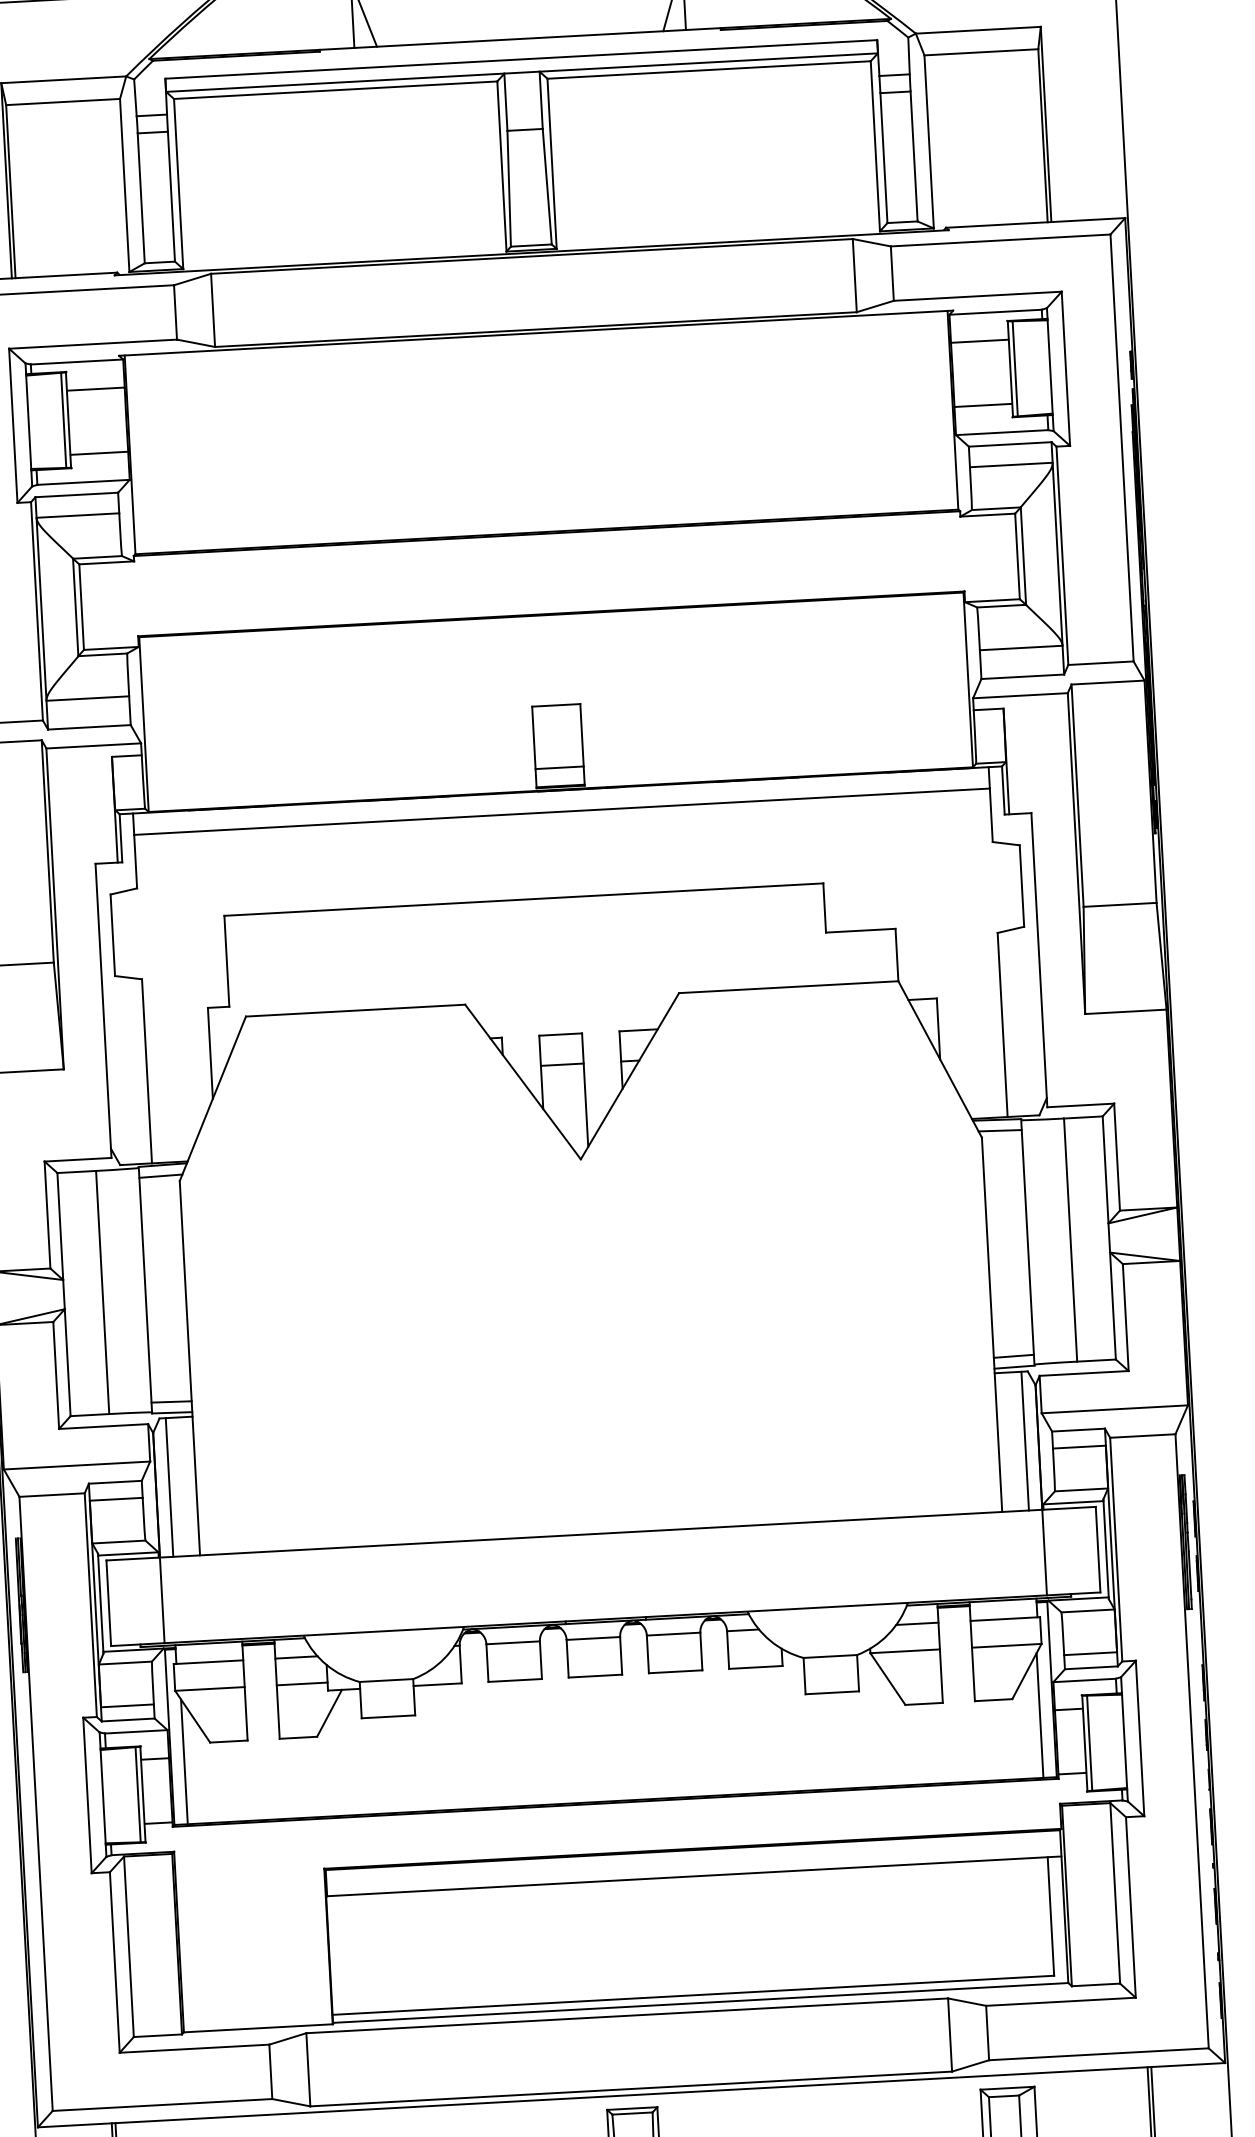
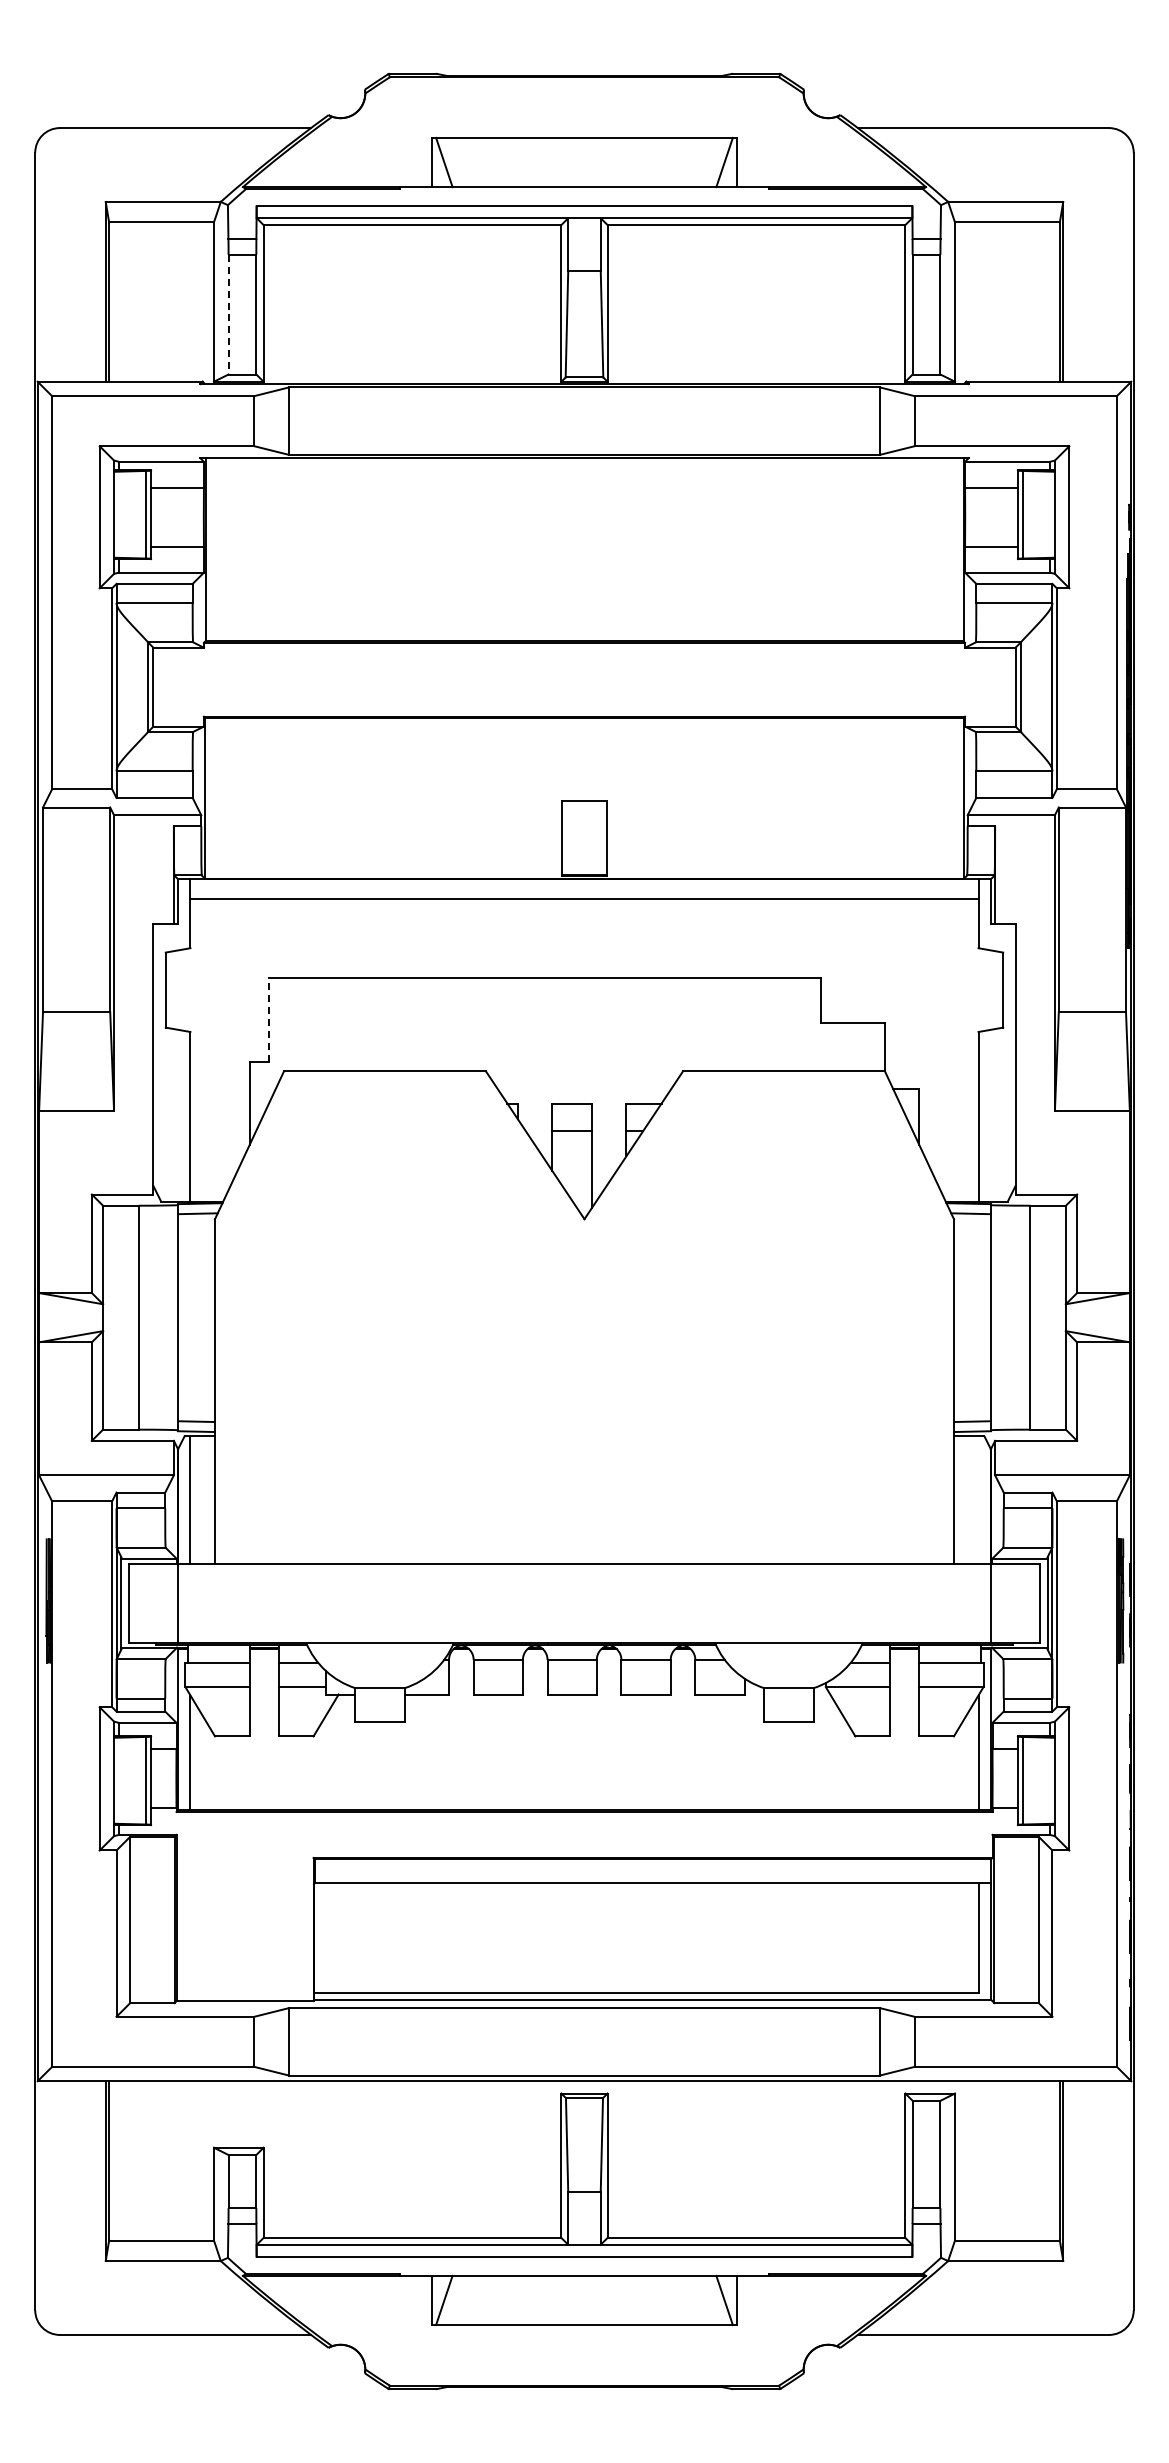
line: (141, 198) -> (228, 314), solid -> dashed
line: (559, 767) -> (584, 858), removed
line: (227, 961) -> (269, 1019), solid -> dashed
line: (1025, 1441) -> (978, 1500), removed

